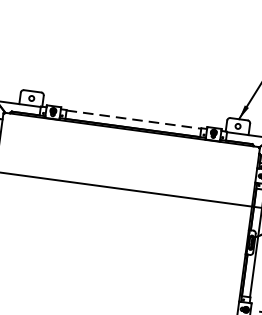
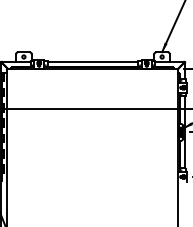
line: (134, 119) -> (93, 61), dashed -> solid

